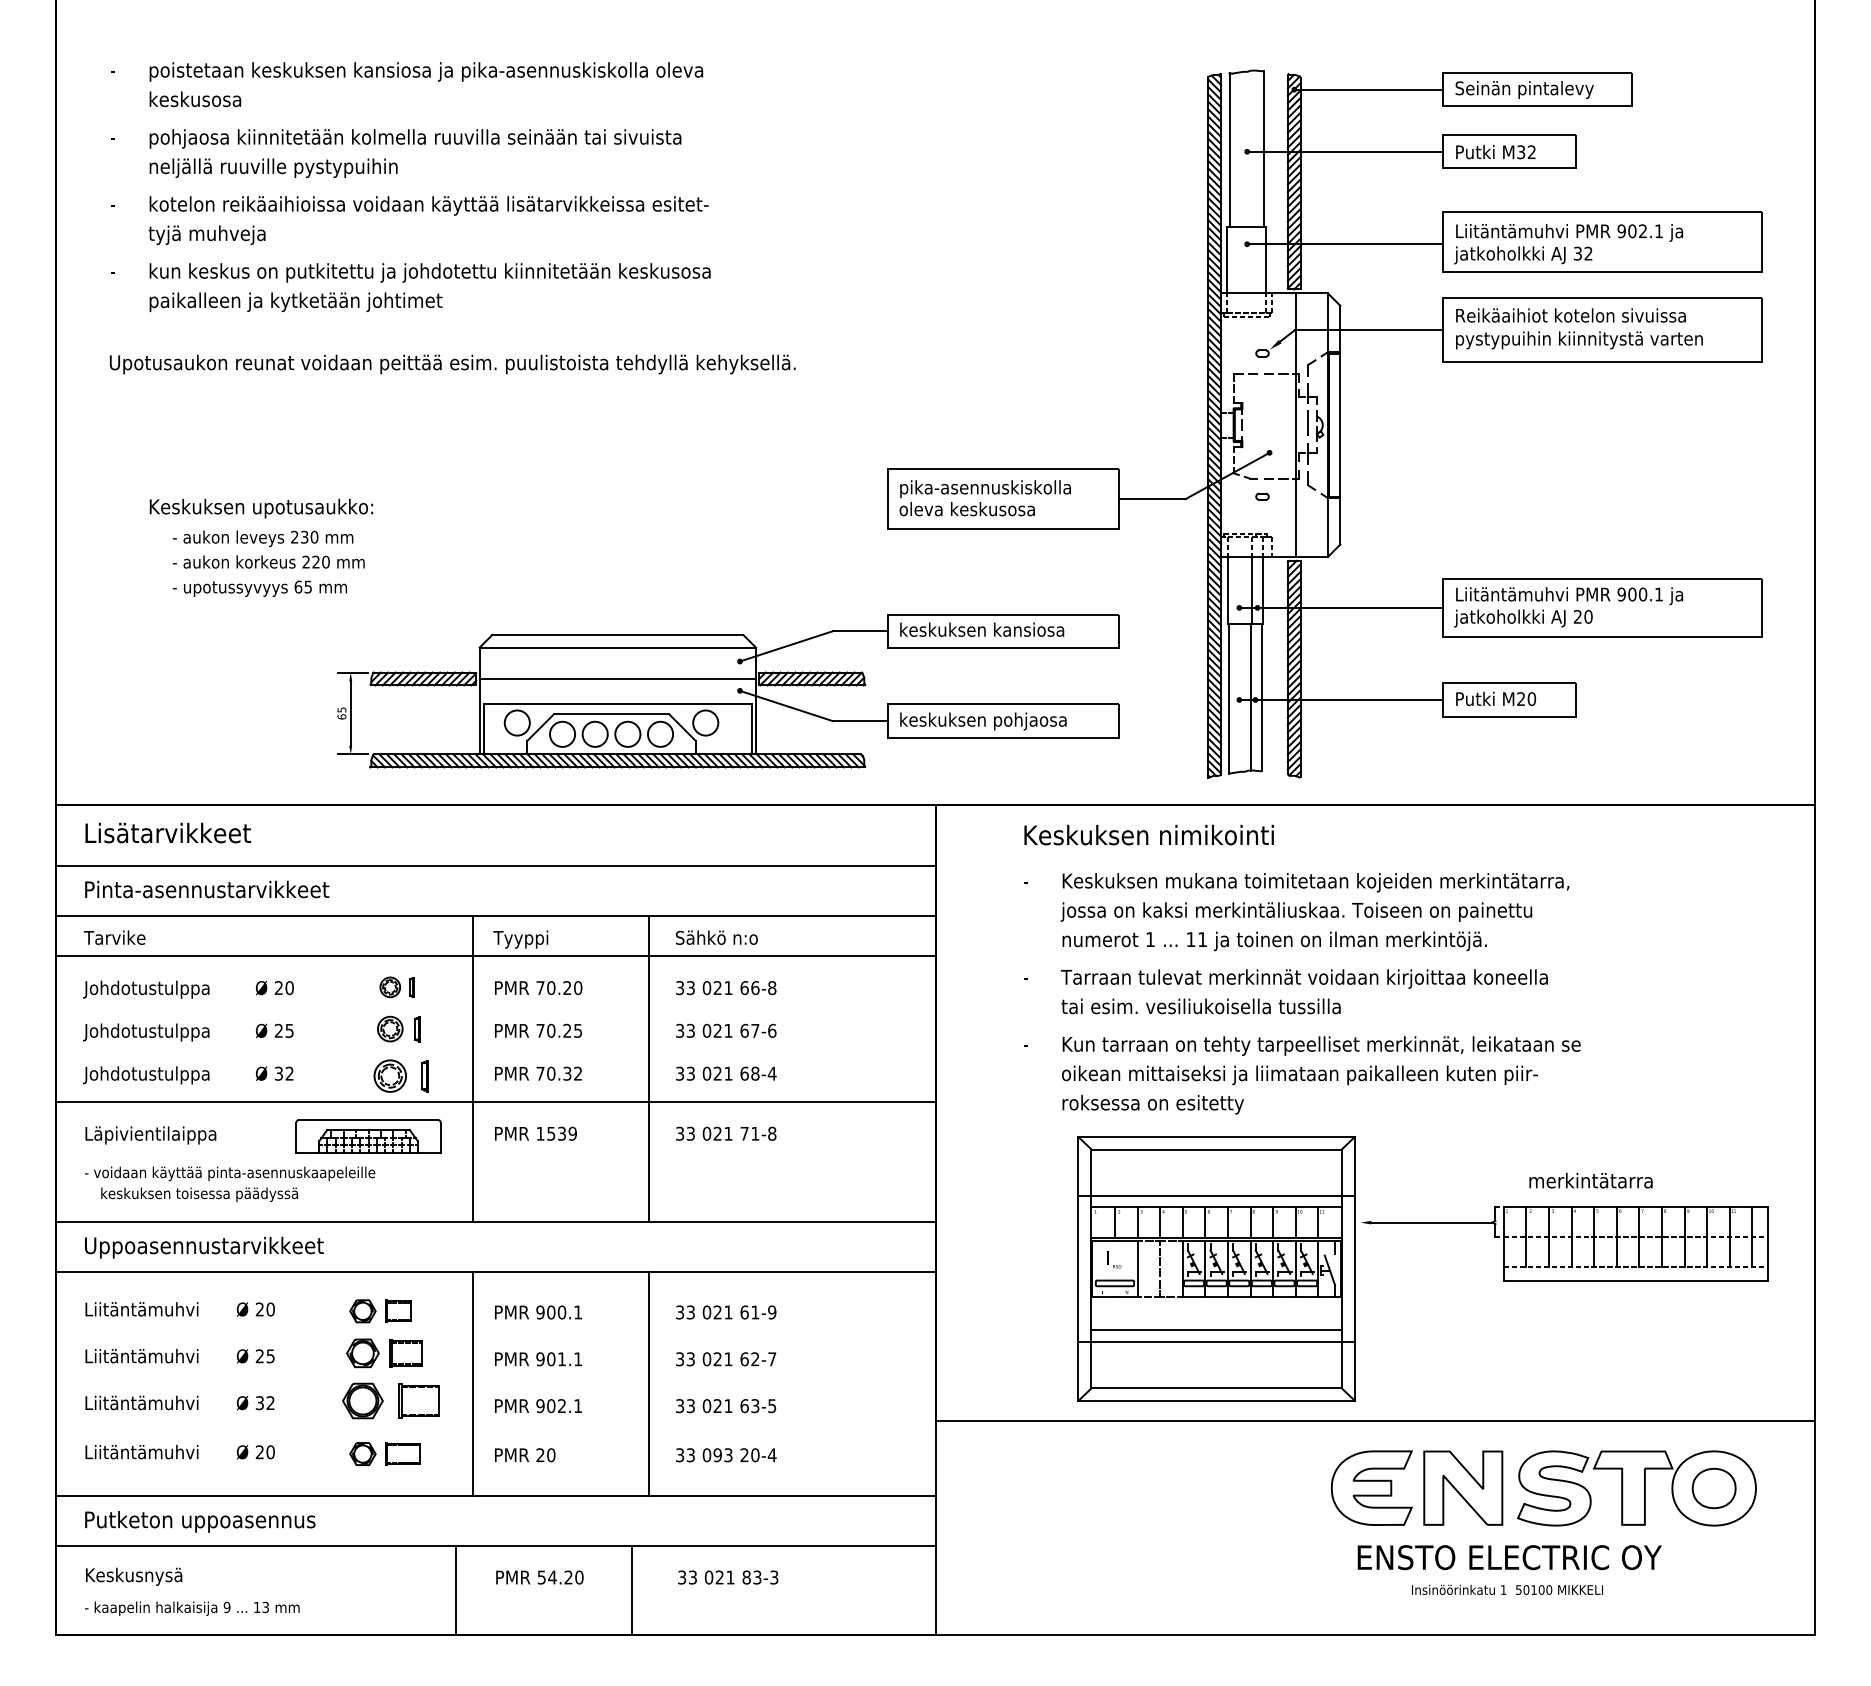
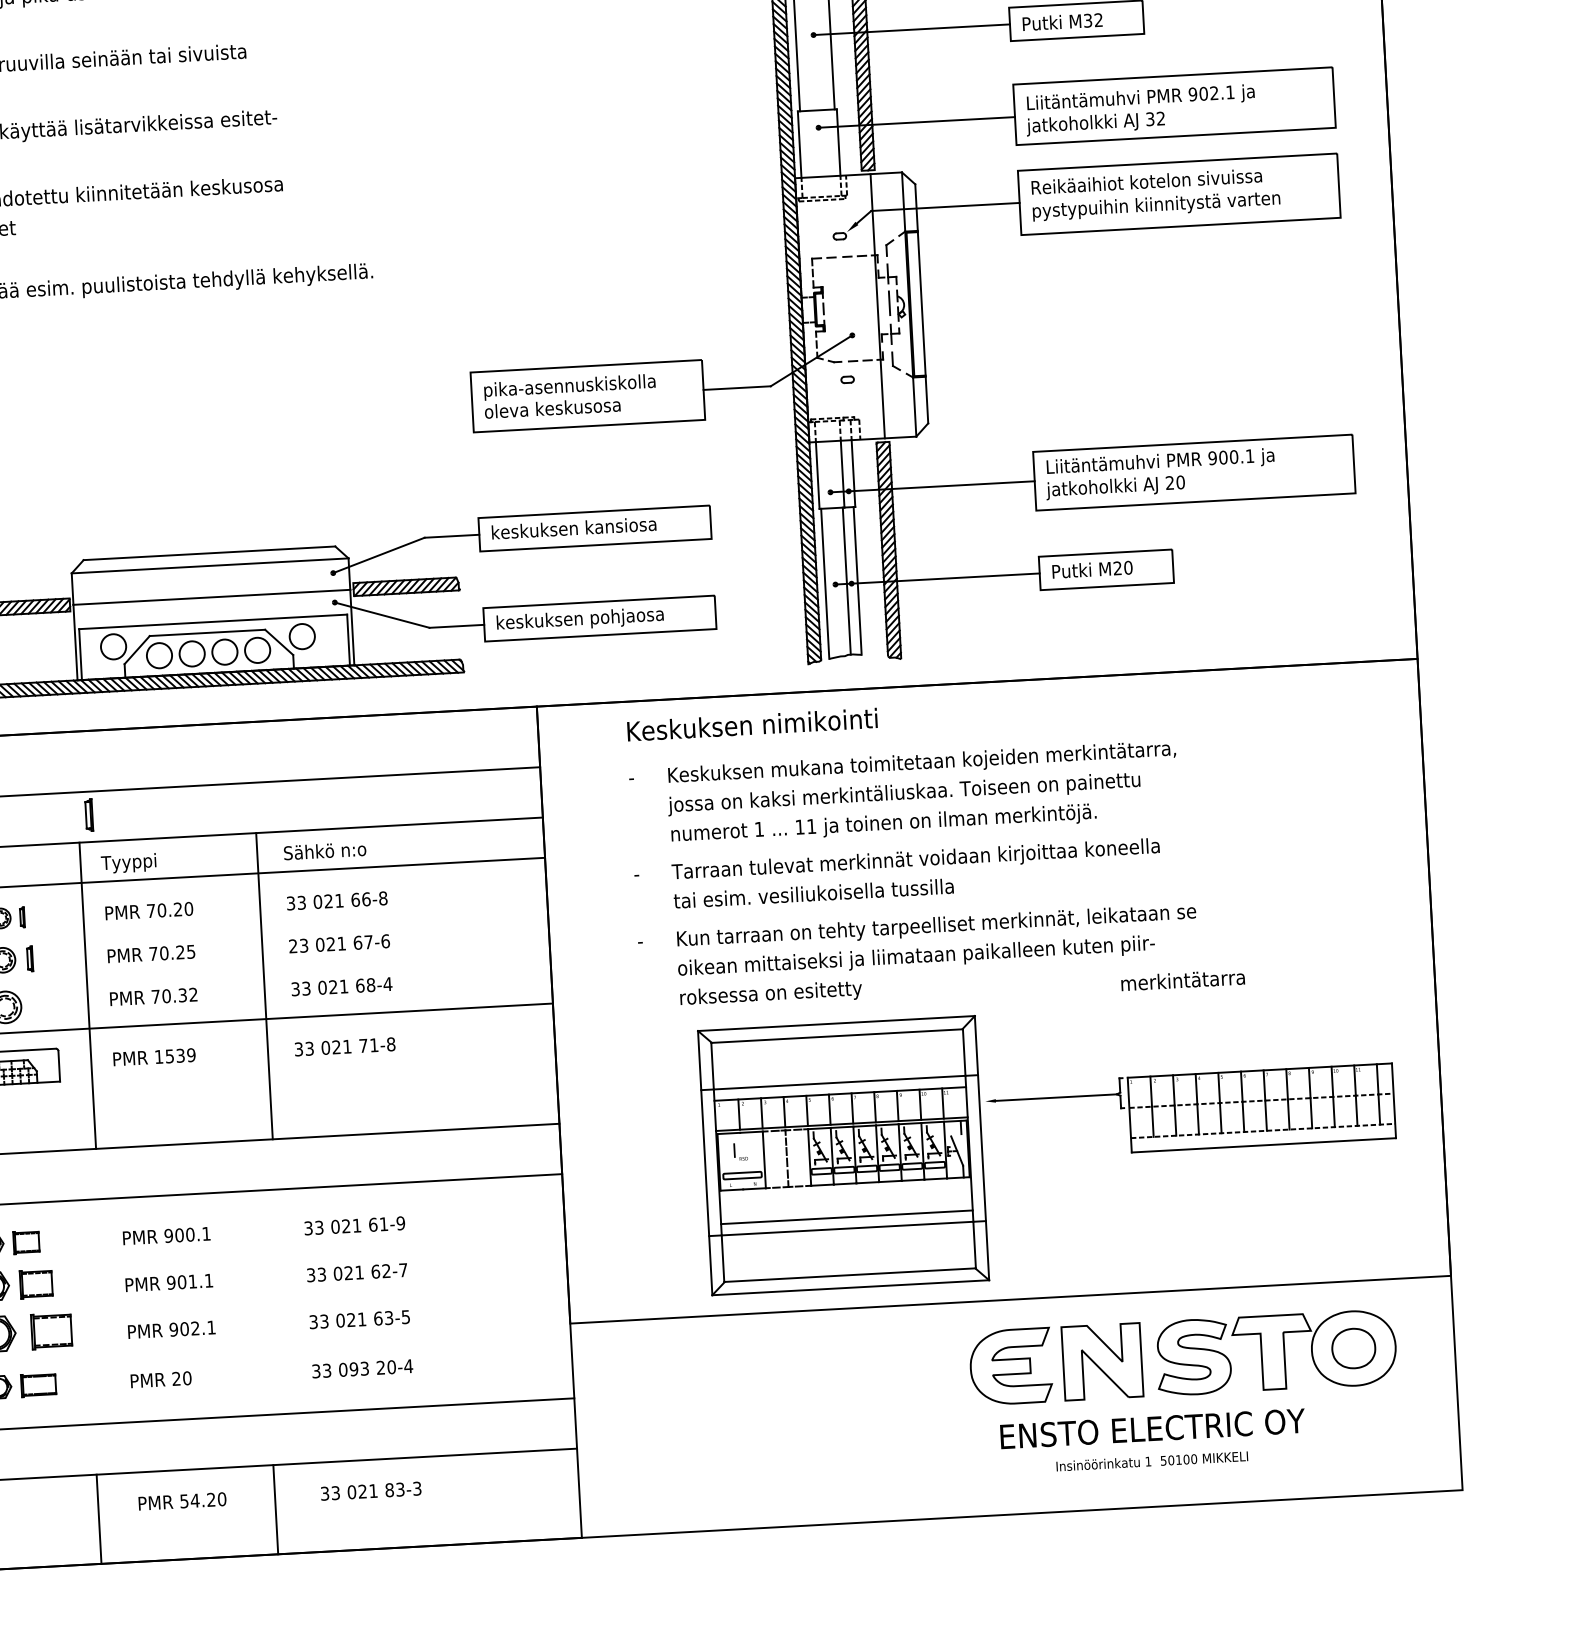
text: (680, 1030) -> (293, 945), 33 -> 23
part: (424, 1076) -> (88, 815), moved
text: (1590, 1180) -> (1182, 980), moved
line: (472, 1384) -> (104, 1311), removed
line: (649, 1384) -> (281, 1302), removed

